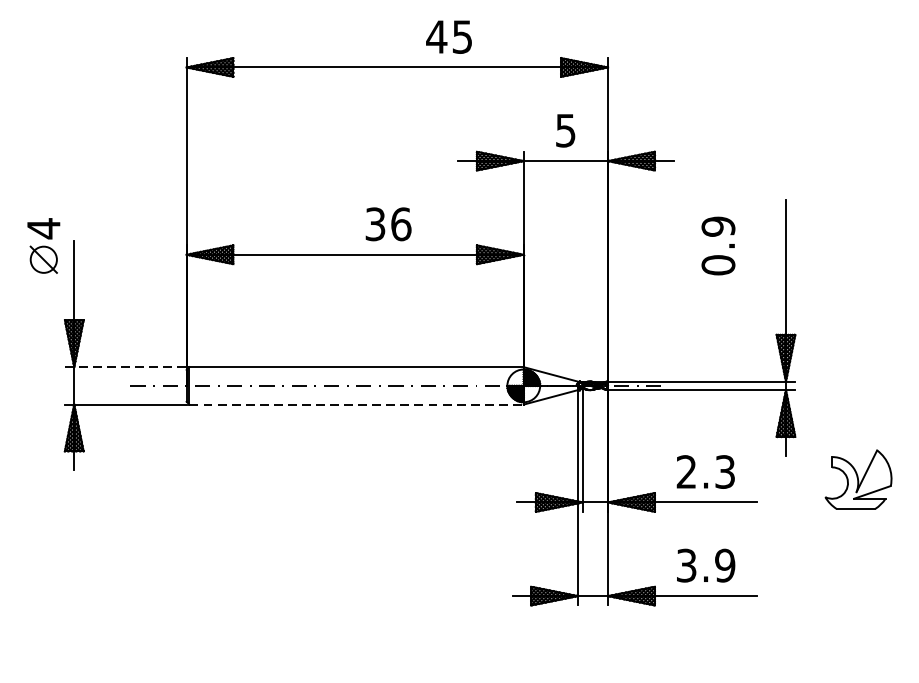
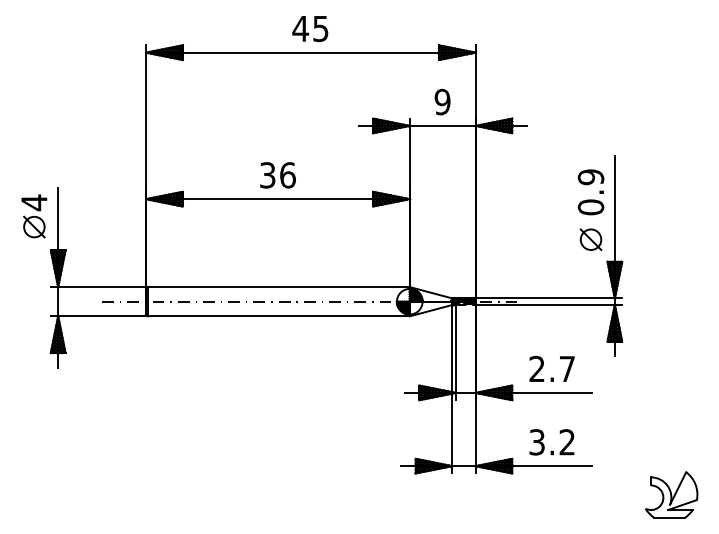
text: (449, 37) -> (310, 29), moved
text: (565, 129) -> (442, 101), 5 -> 9
text: (387, 224) -> (277, 175), moved
part: (43, 246) -> (34, 216), moved
text: (717, 246) -> (590, 192), moved
part: (754, 306) -> (590, 239), added
line: (125, 367) -> (98, 287), dashed -> solid
line: (357, 404) -> (279, 316), dashed -> solid
text: (724, 471) -> (566, 368), 2.3 -> 2.7
part: (858, 478) -> (671, 494), moved
text: (725, 565) -> (567, 442), 3.9 -> 3.2

